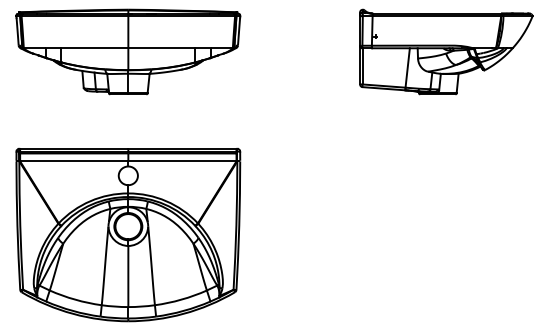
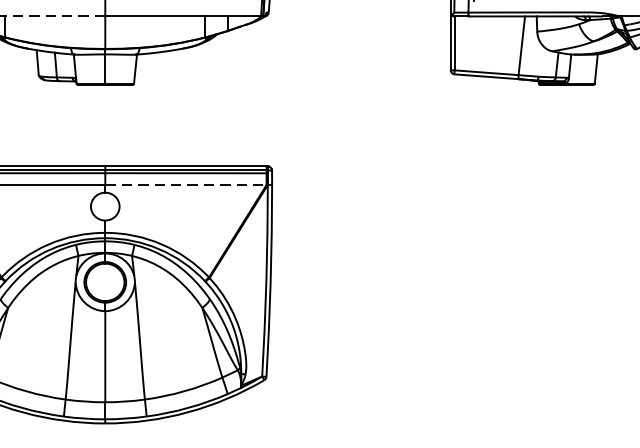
line: (94, 48) -> (54, 16), solid -> dashed
line: (182, 161) -> (186, 185), solid -> dashed

